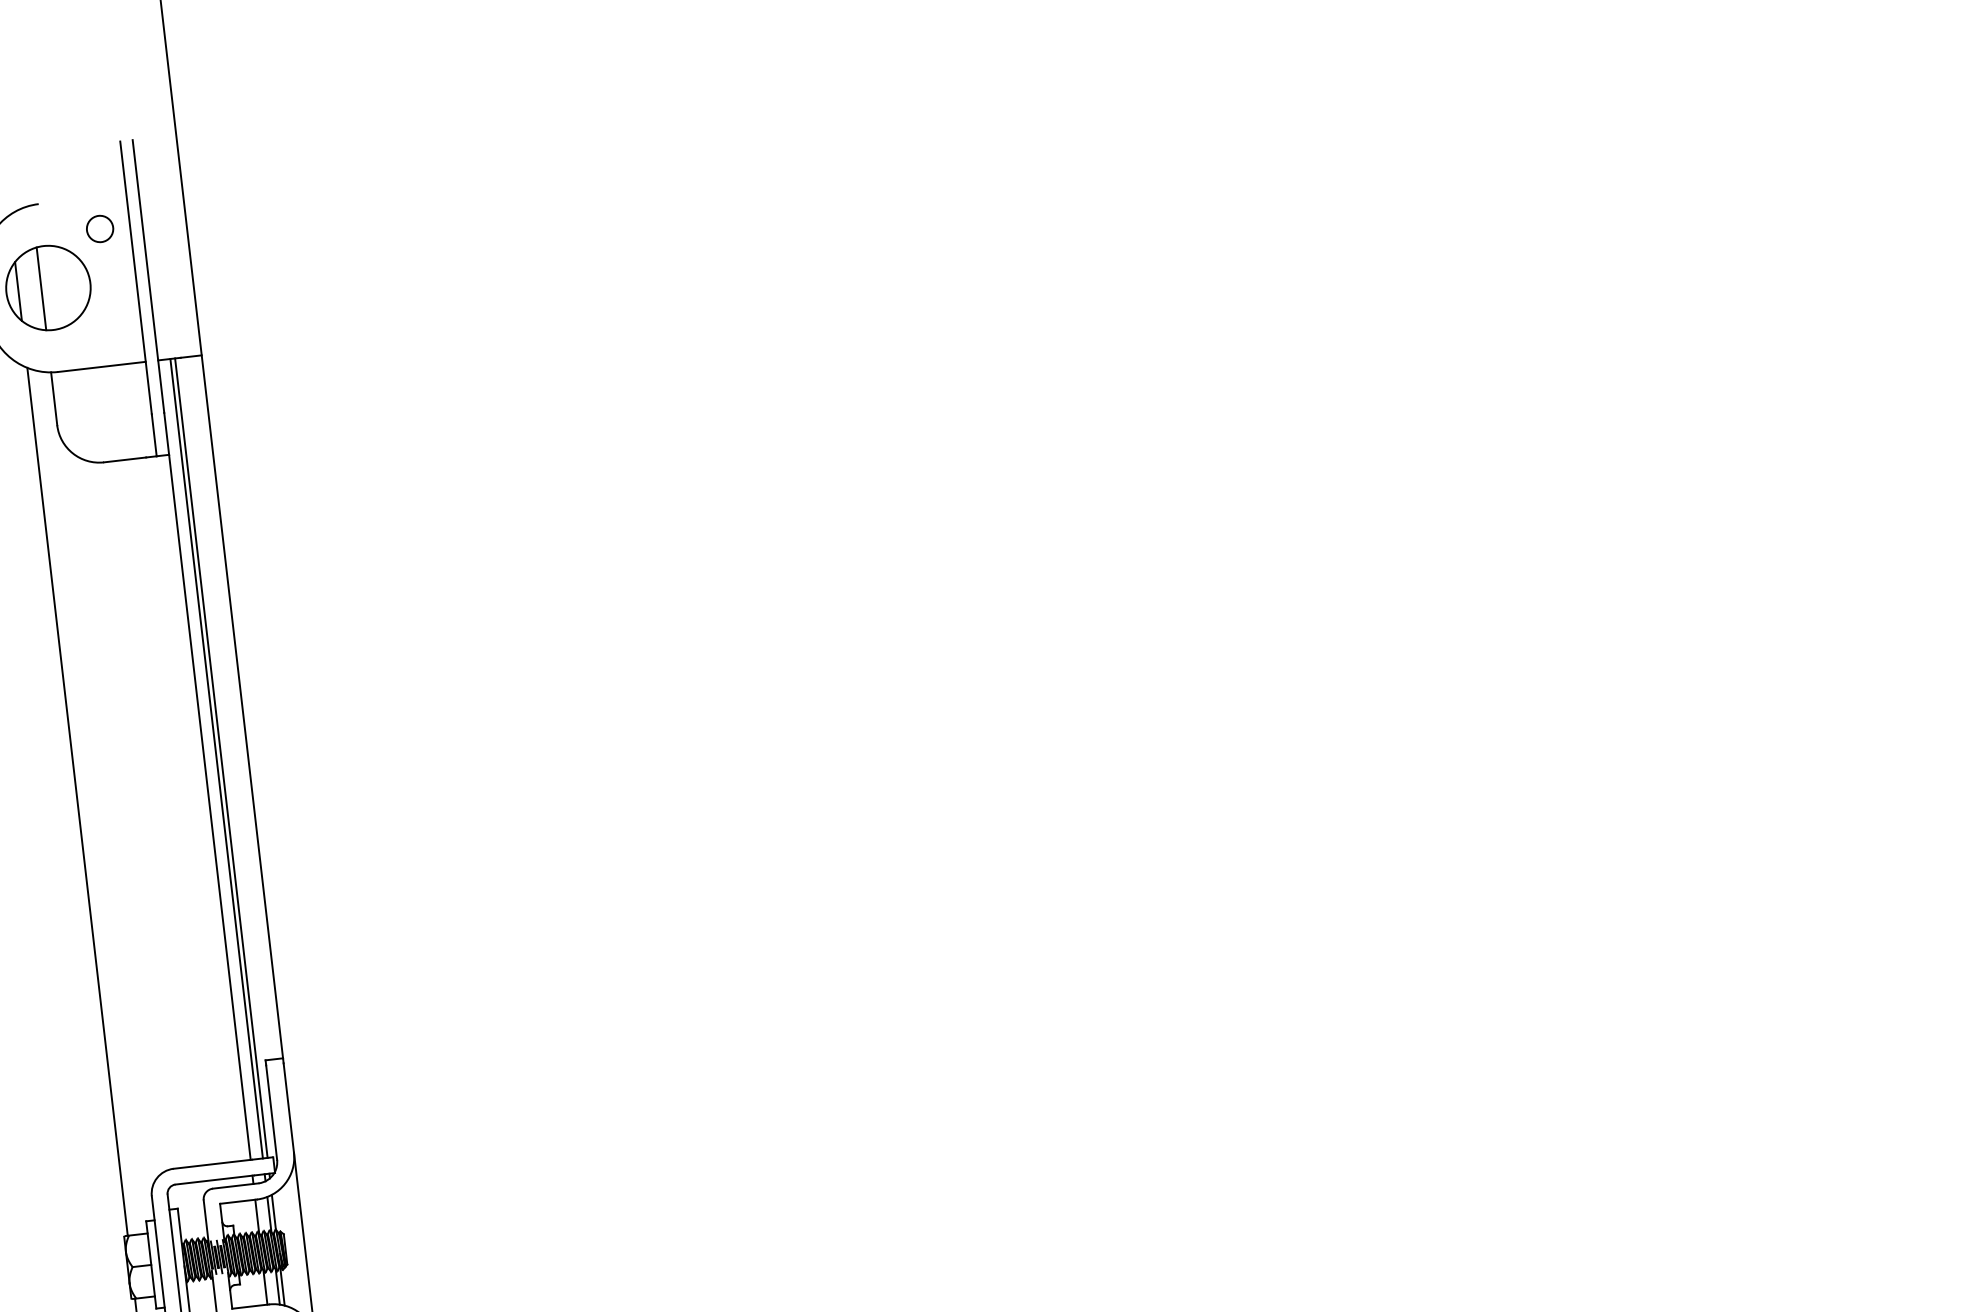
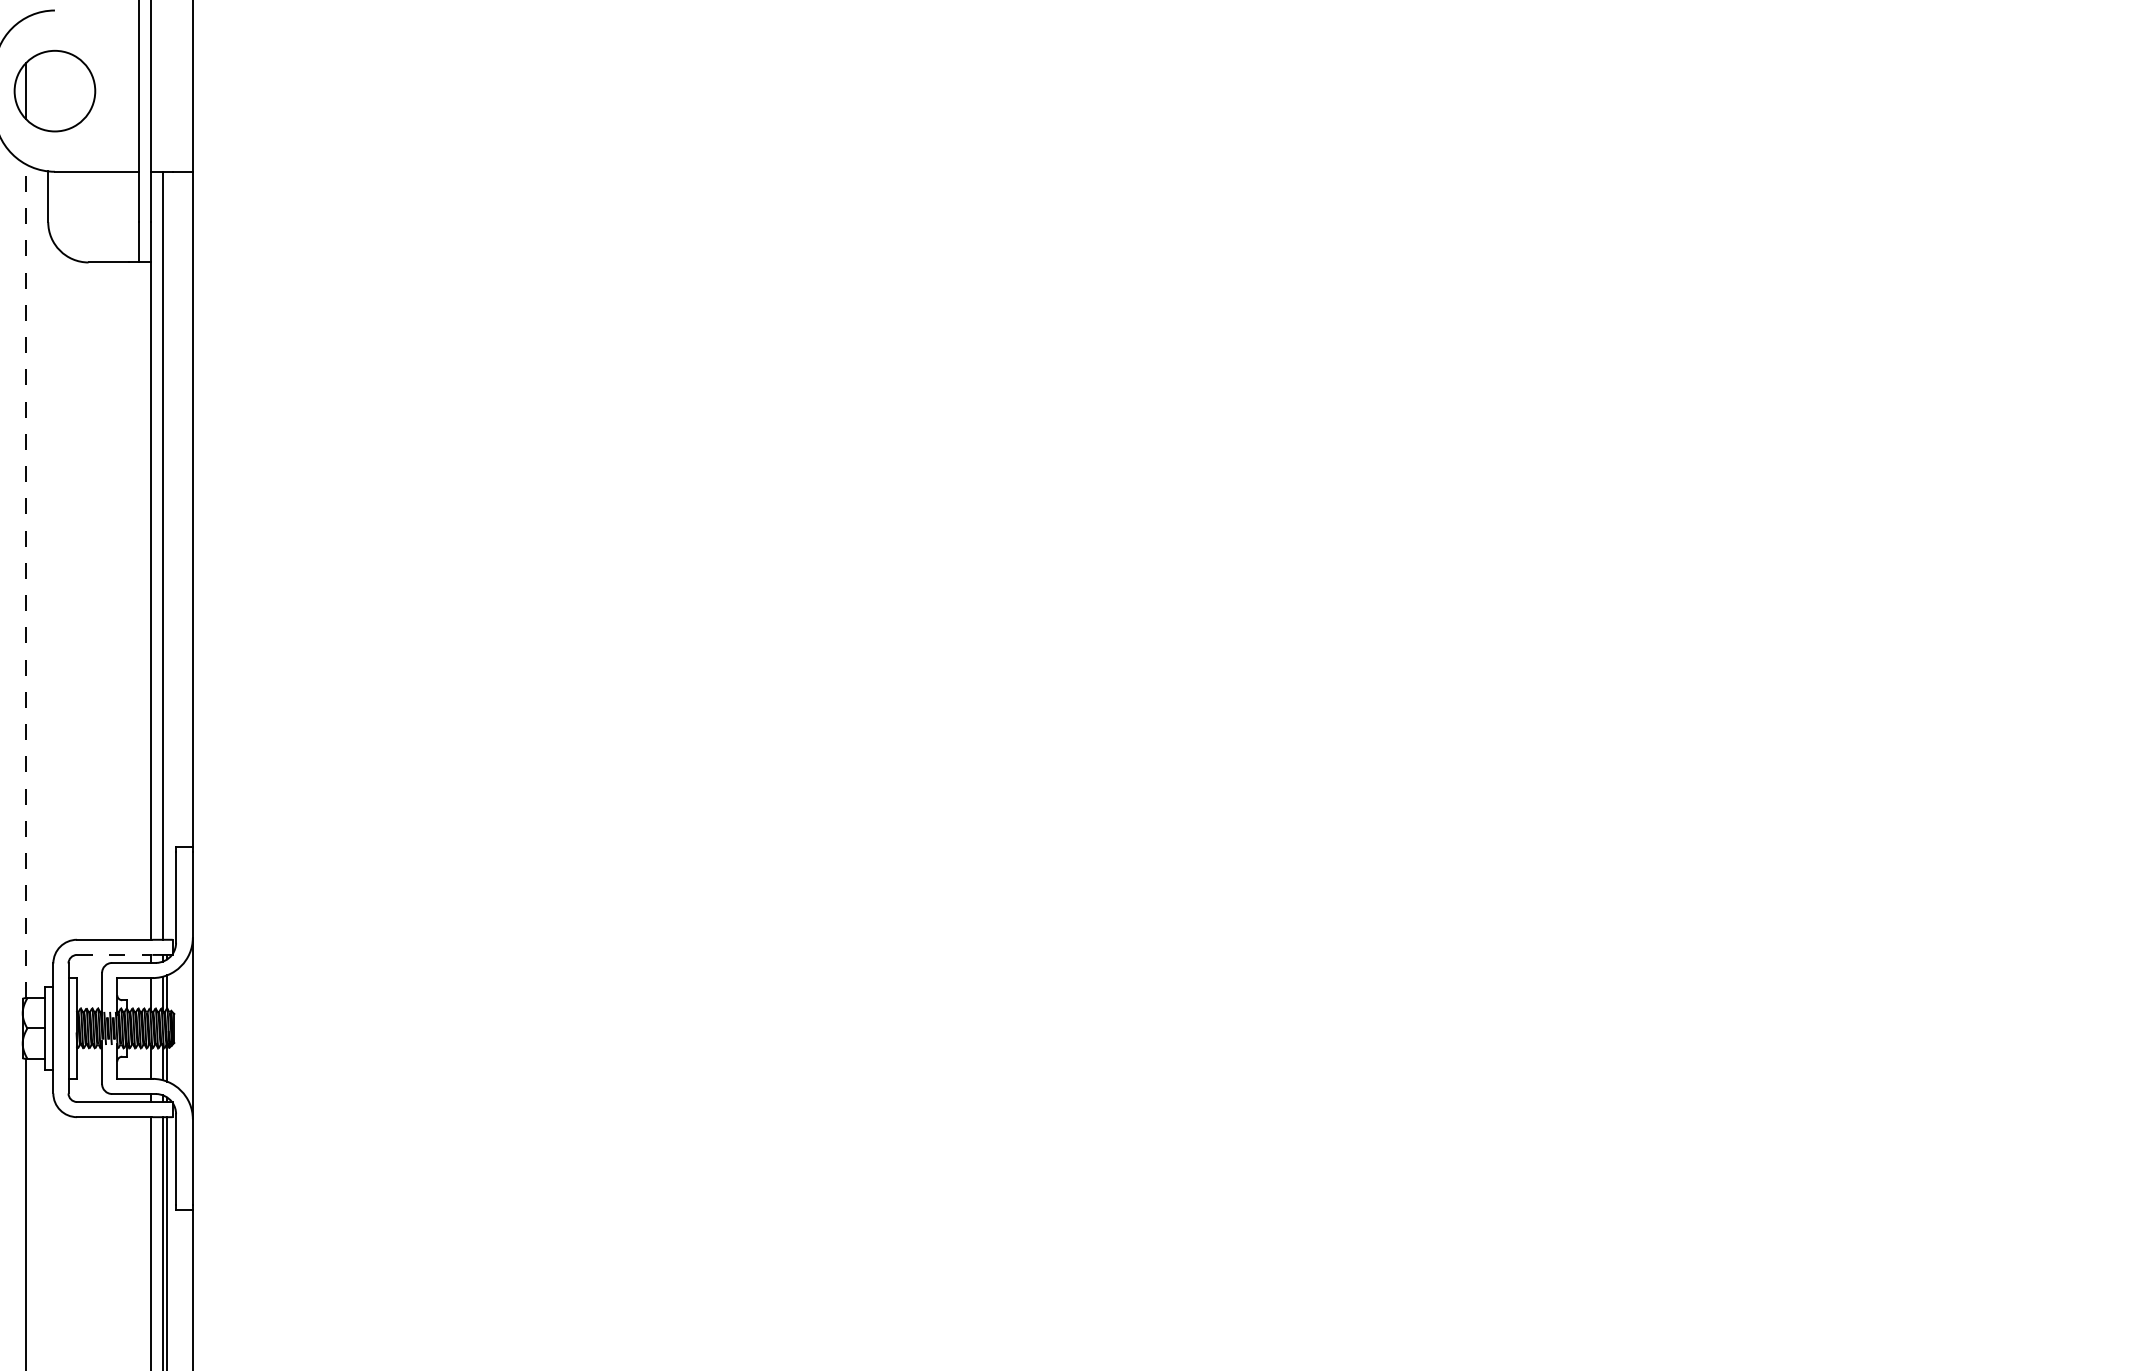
circle: (99, 228) -> (109, 40), removed
line: (41, 288) -> (48, 90), removed
line: (221, 757) -> (167, 555), removed
line: (77, 801) -> (26, 581), solid -> dashed
line: (214, 1179) -> (114, 954), solid -> dashed

